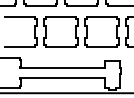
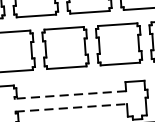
line: (62, 68) -> (70, 95), solid -> dashed
line: (62, 78) -> (71, 108), solid -> dashed

